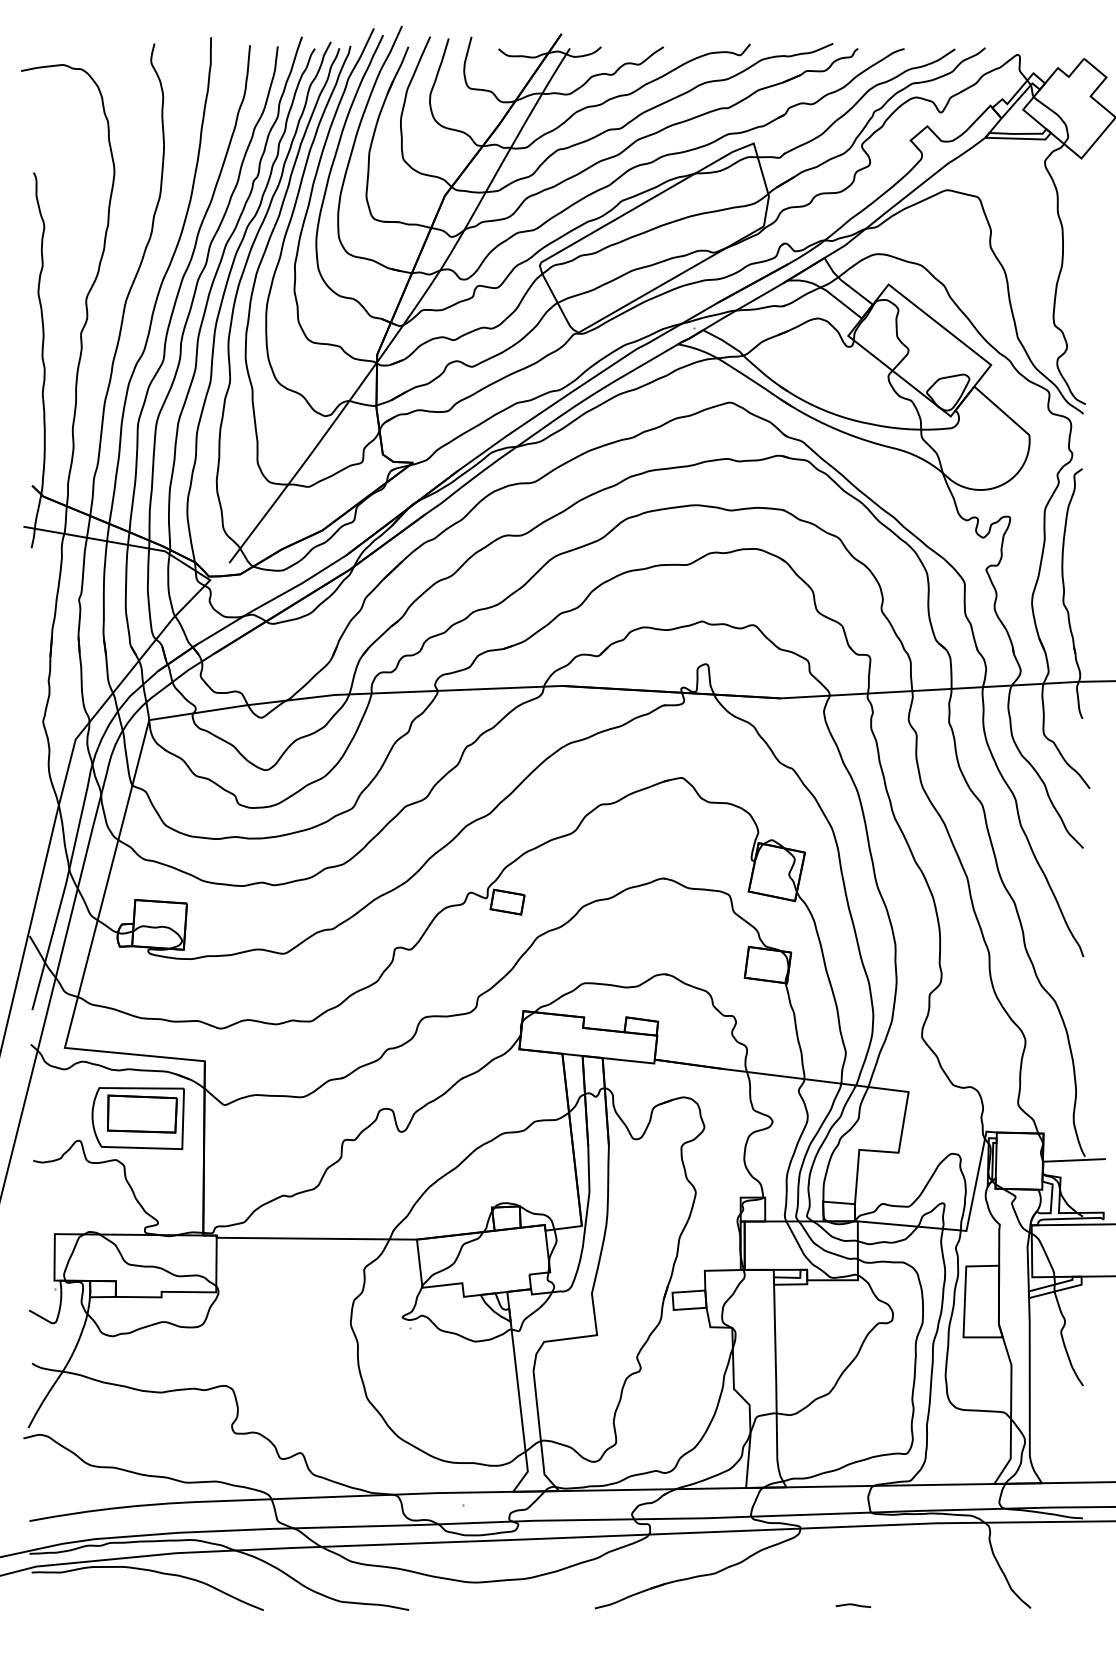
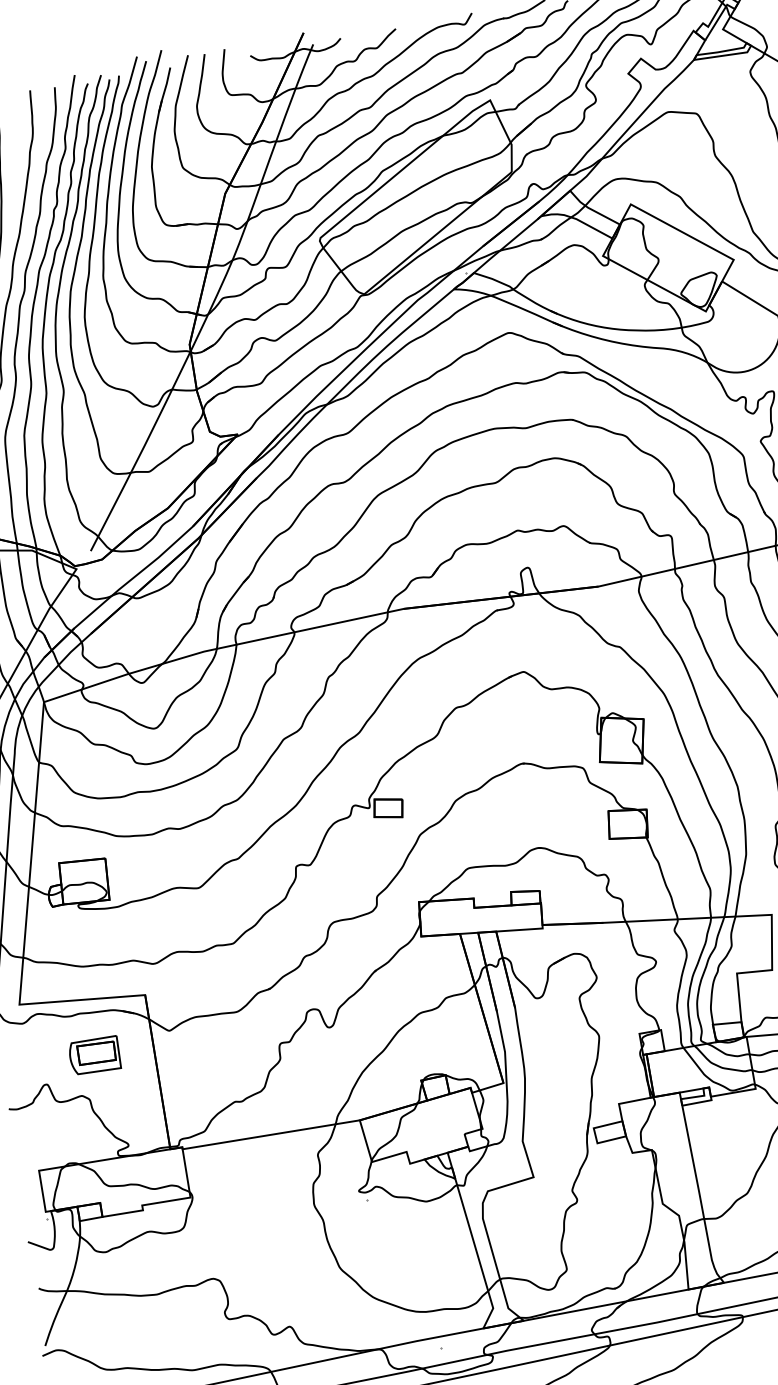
part: (137, 1118) -> (94, 1055), size x0.6

